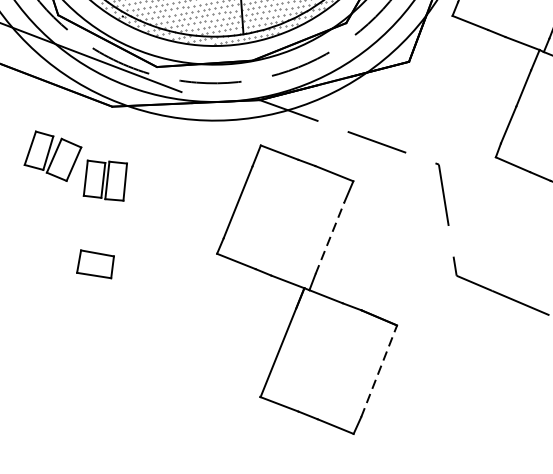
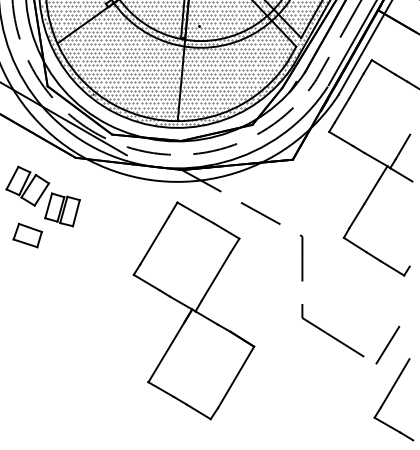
line: (330, 237) -> (216, 276), dashed -> solid
part: (95, 264) -> (27, 235), moved
line: (379, 371) -> (236, 377), dashed -> solid

